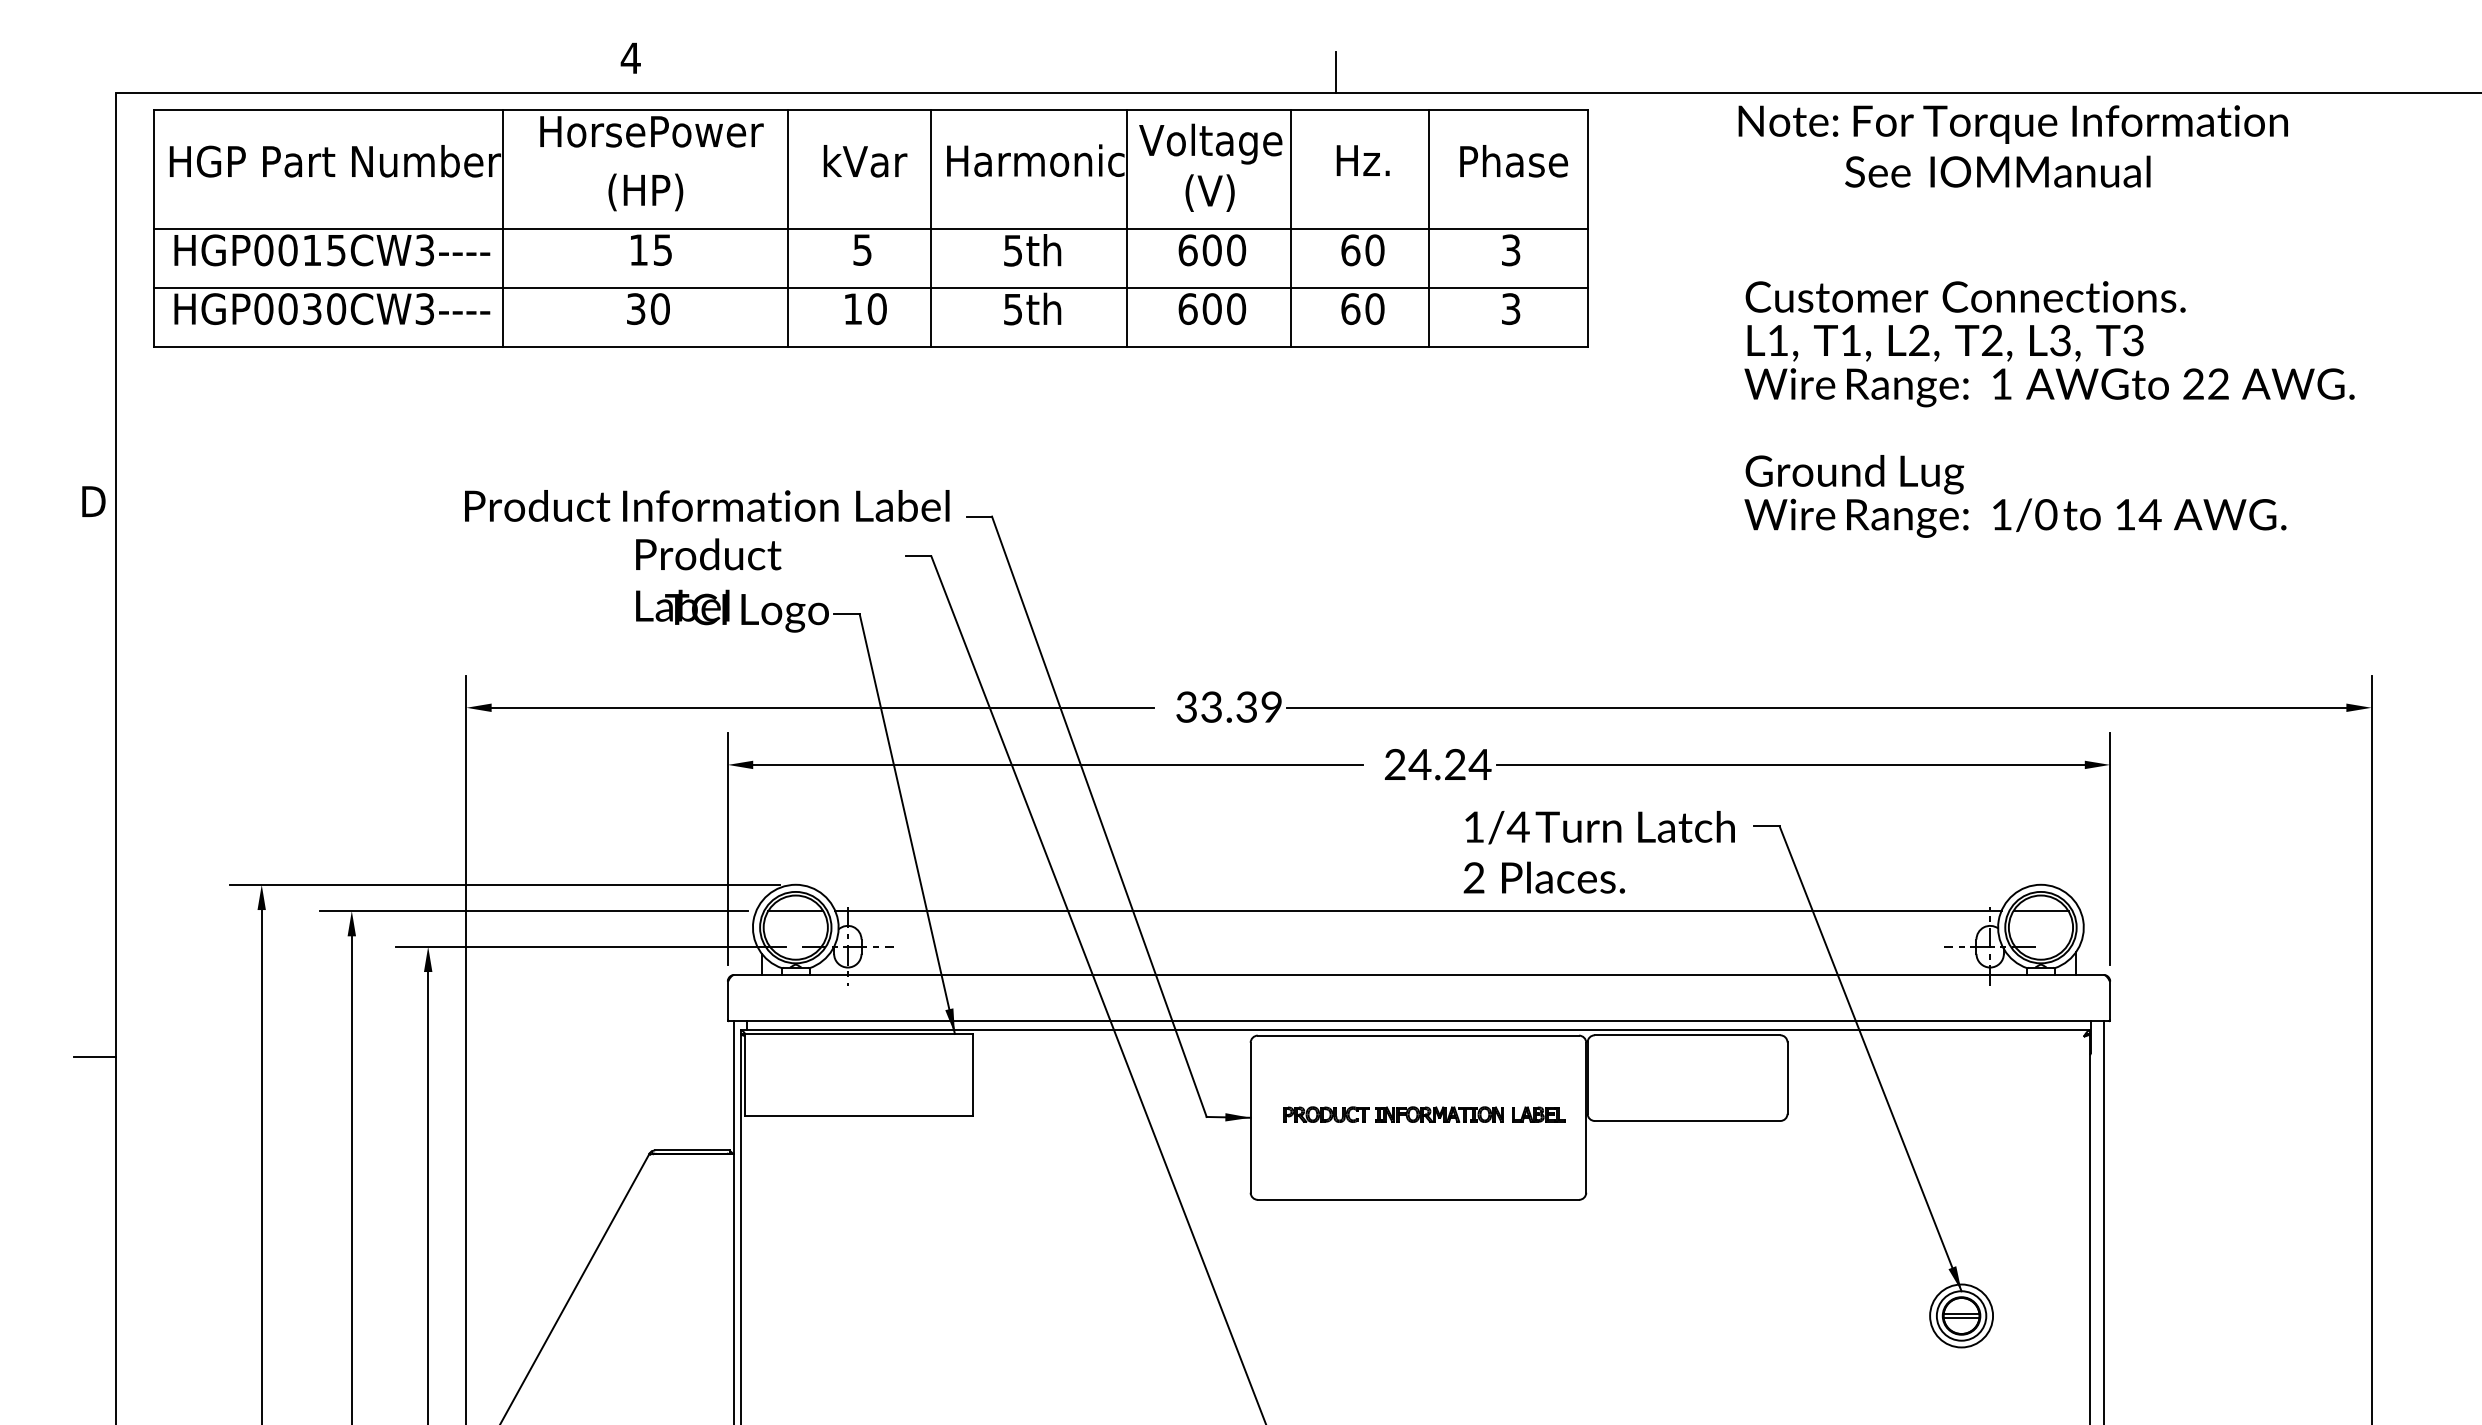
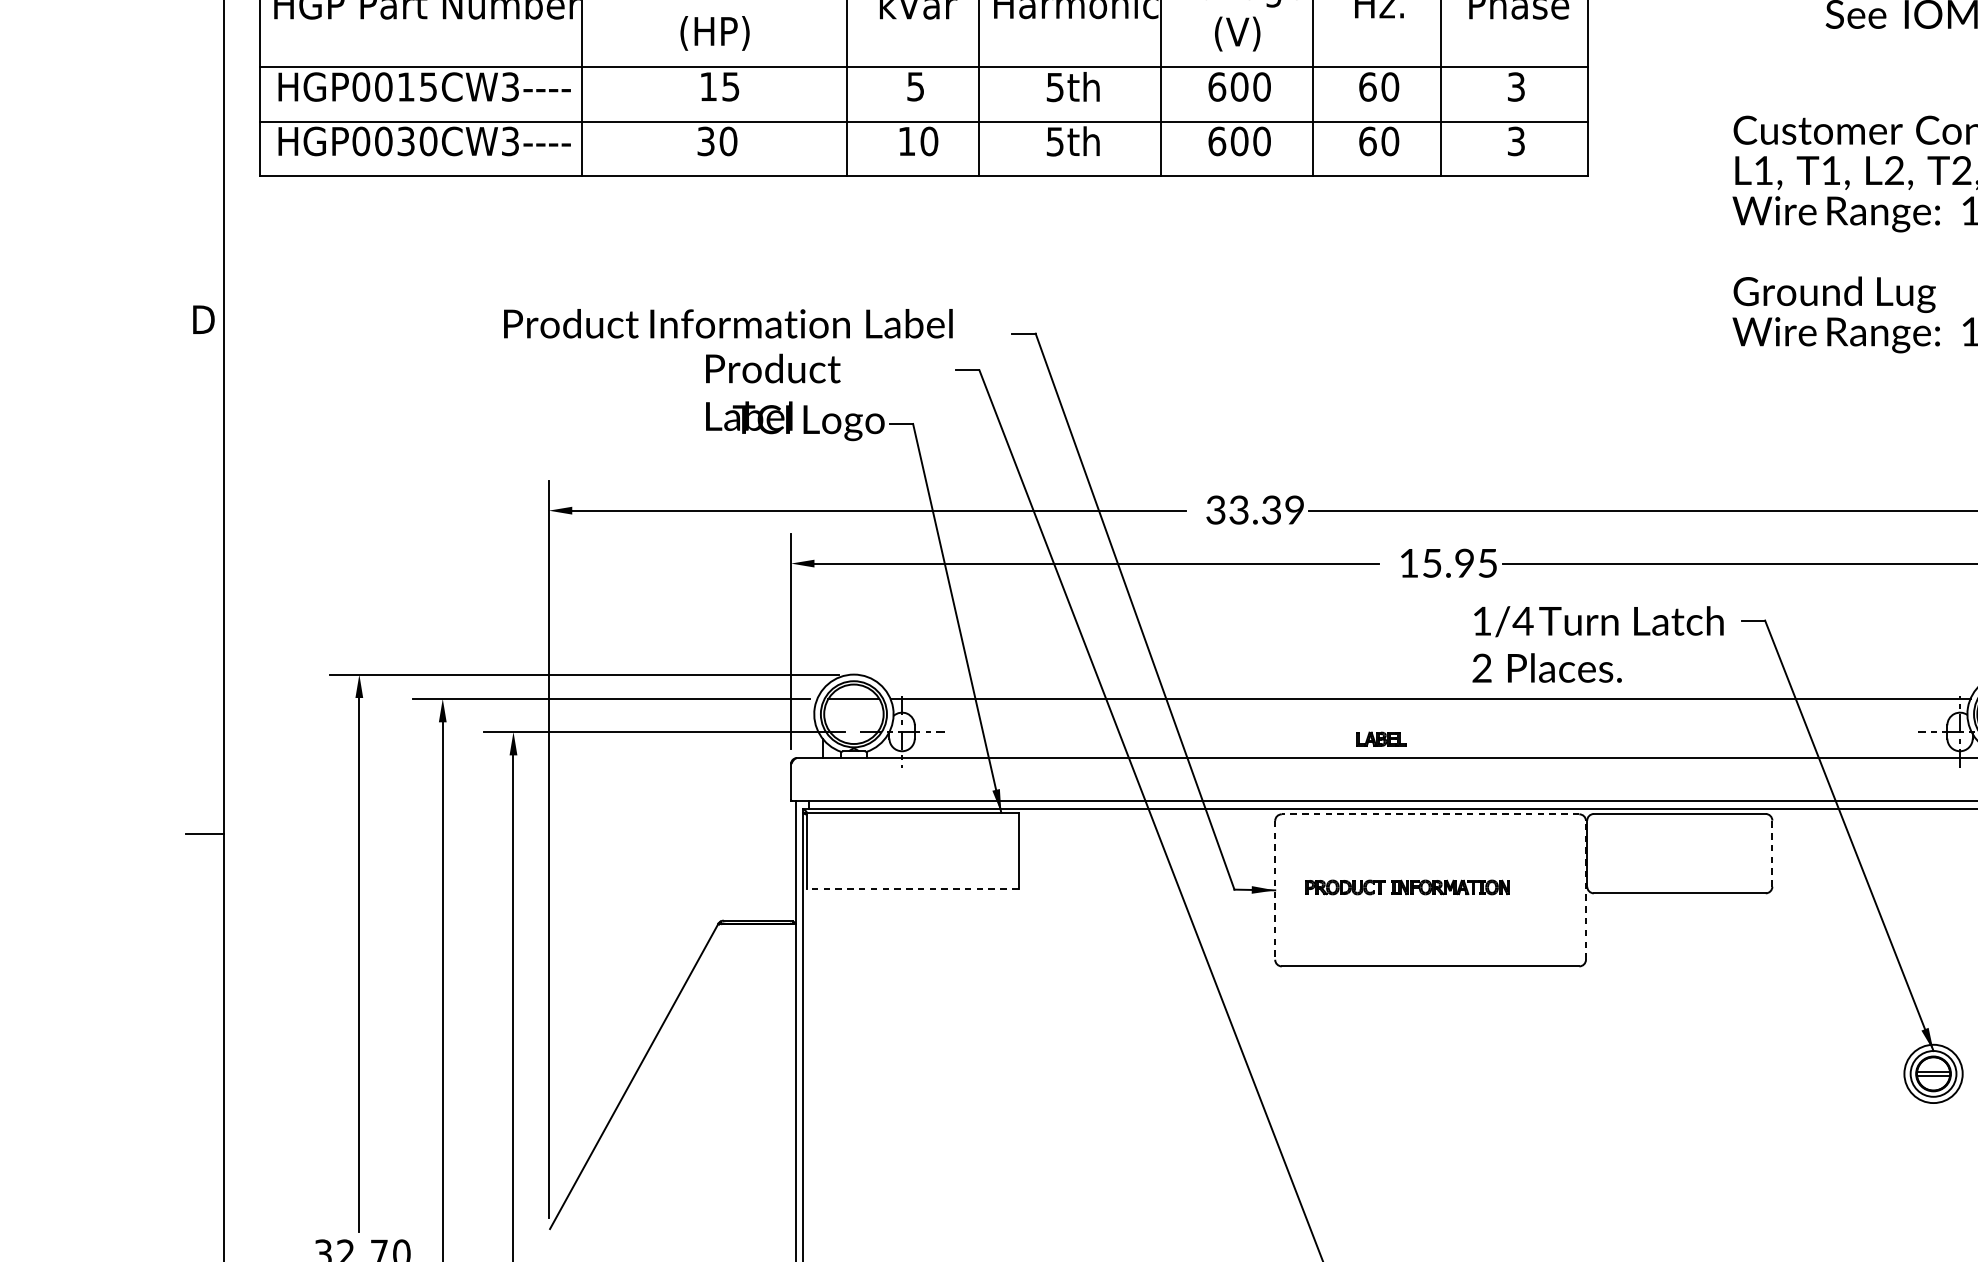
text: (707, 505) -> (728, 323), moved
text: (1437, 764) -> (1448, 563), 24.24 -> 15.95
line: (1418, 1035) -> (1430, 814), solid -> dashed
line: (1787, 1078) -> (1772, 853), solid -> dashed
part: (1538, 1114) -> (1381, 739), moved
line: (858, 1116) -> (912, 889), solid -> dashed
line: (1250, 1117) -> (1275, 890), solid -> dashed
line: (1586, 1117) -> (1586, 890), solid -> dashed

